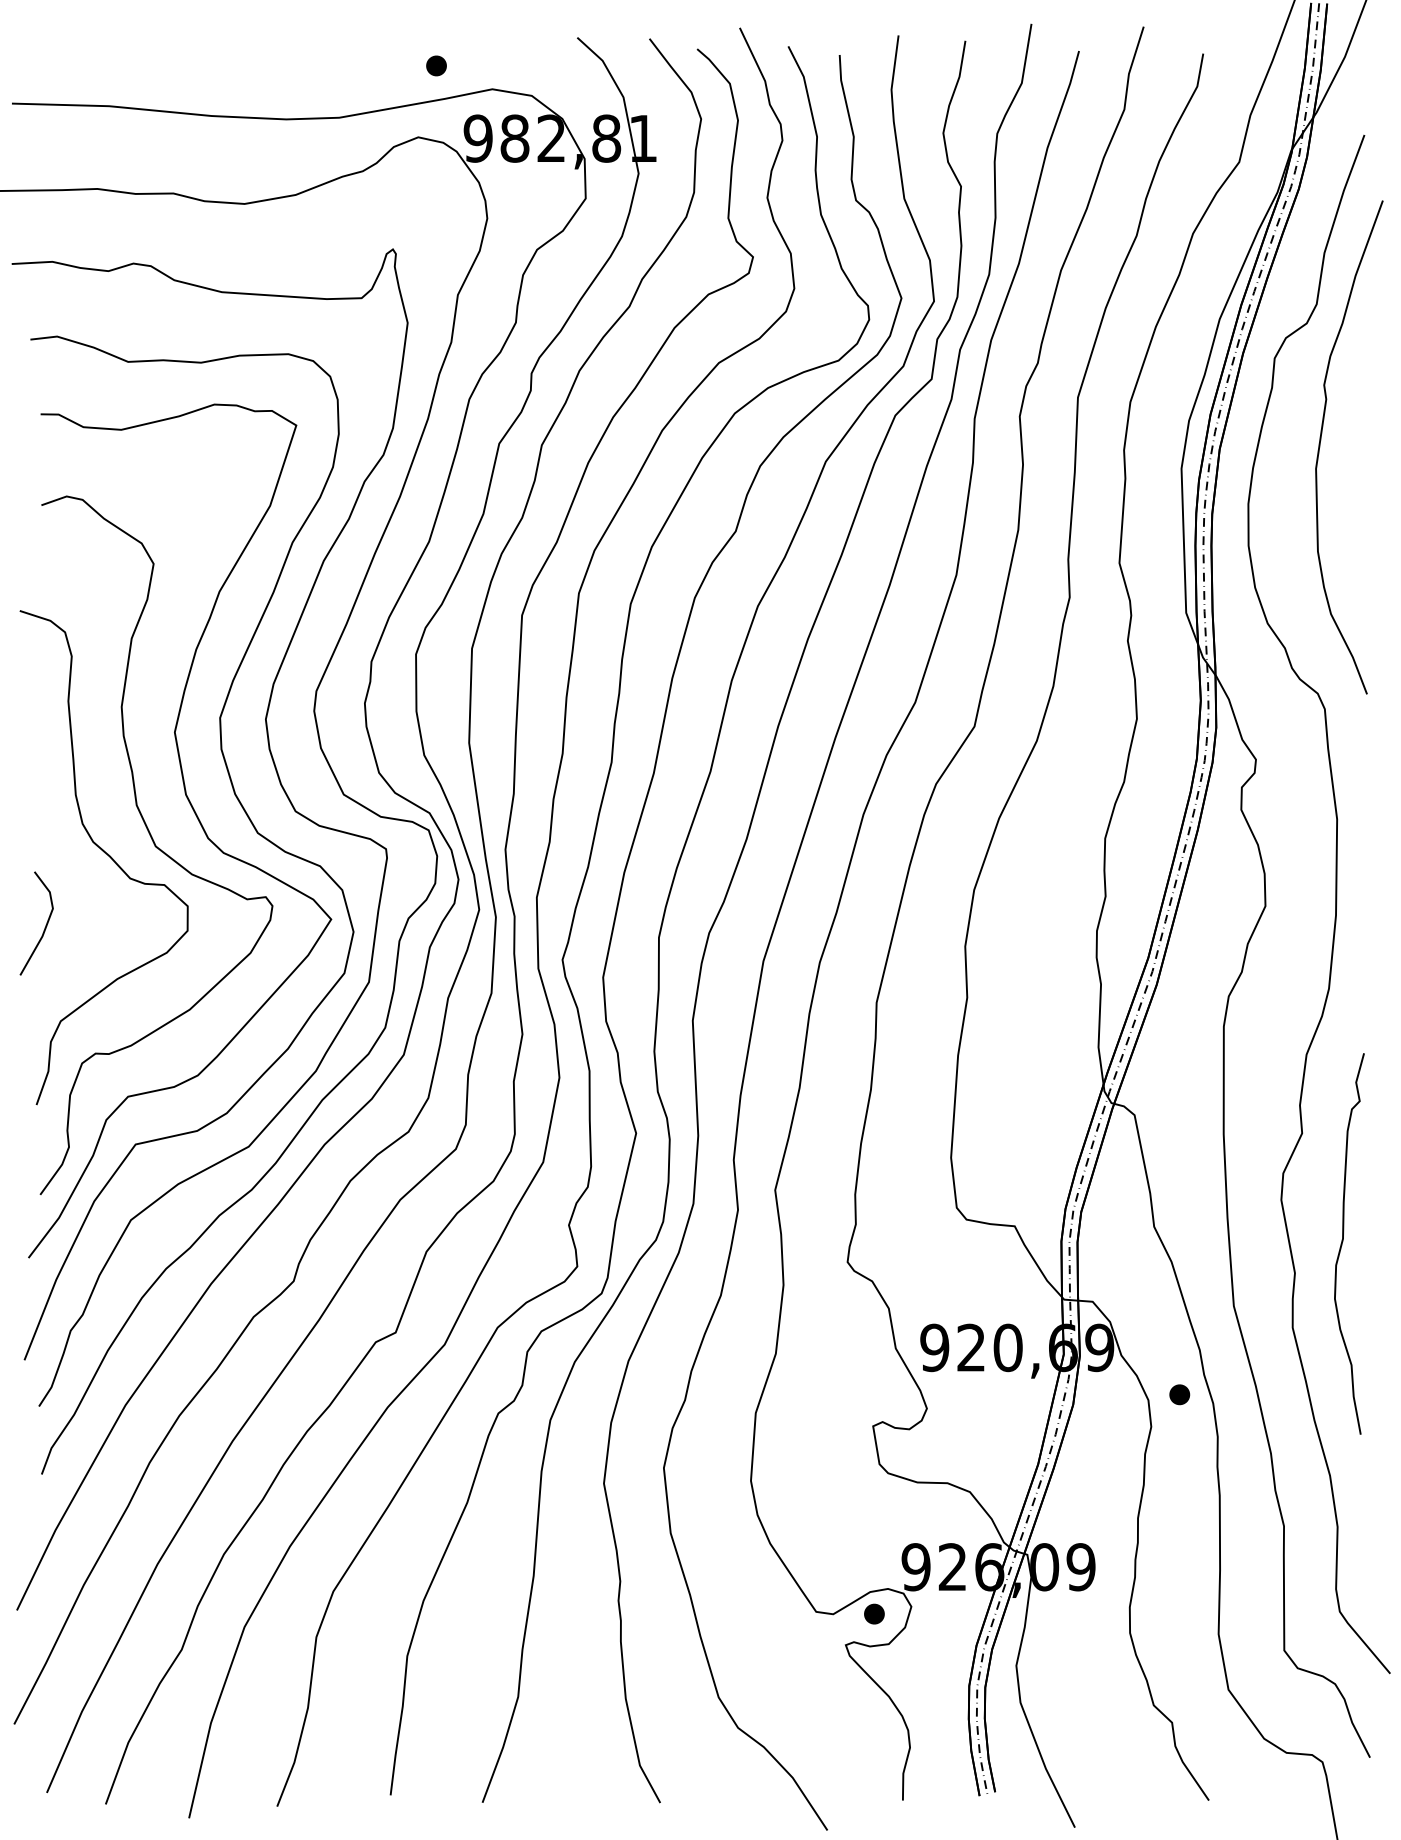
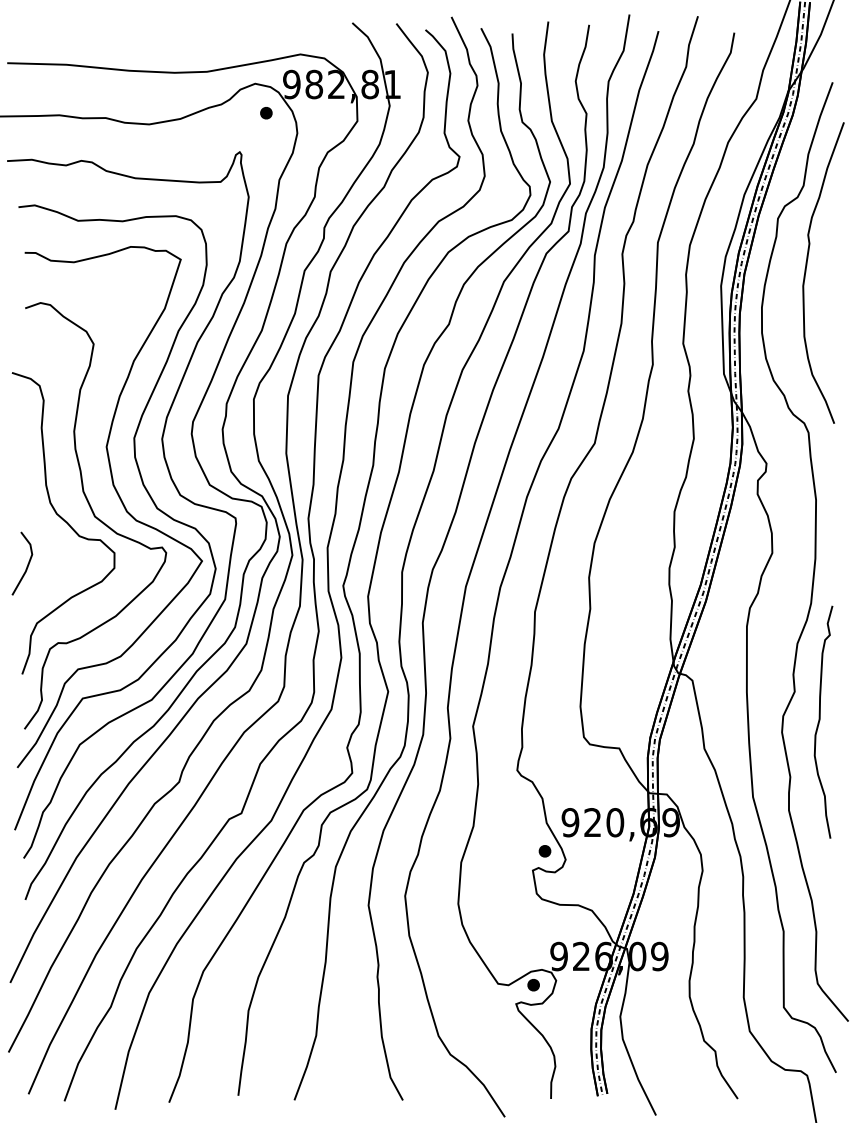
part: (436, 66) -> (266, 113), moved
curve: (1344, 1241) -> (820, 720), moved
part: (1178, 1395) -> (544, 851), moved

